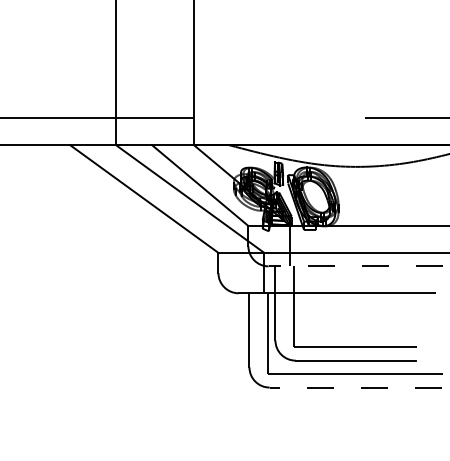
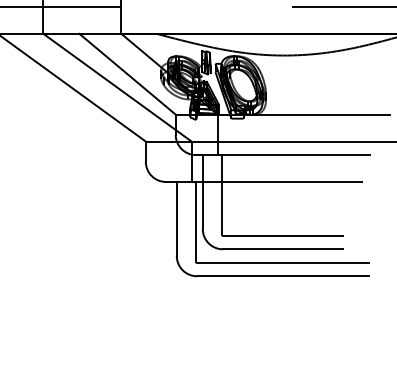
line: (355, 266) -> (282, 155), dashed -> solid
line: (355, 387) -> (282, 276), dashed -> solid

